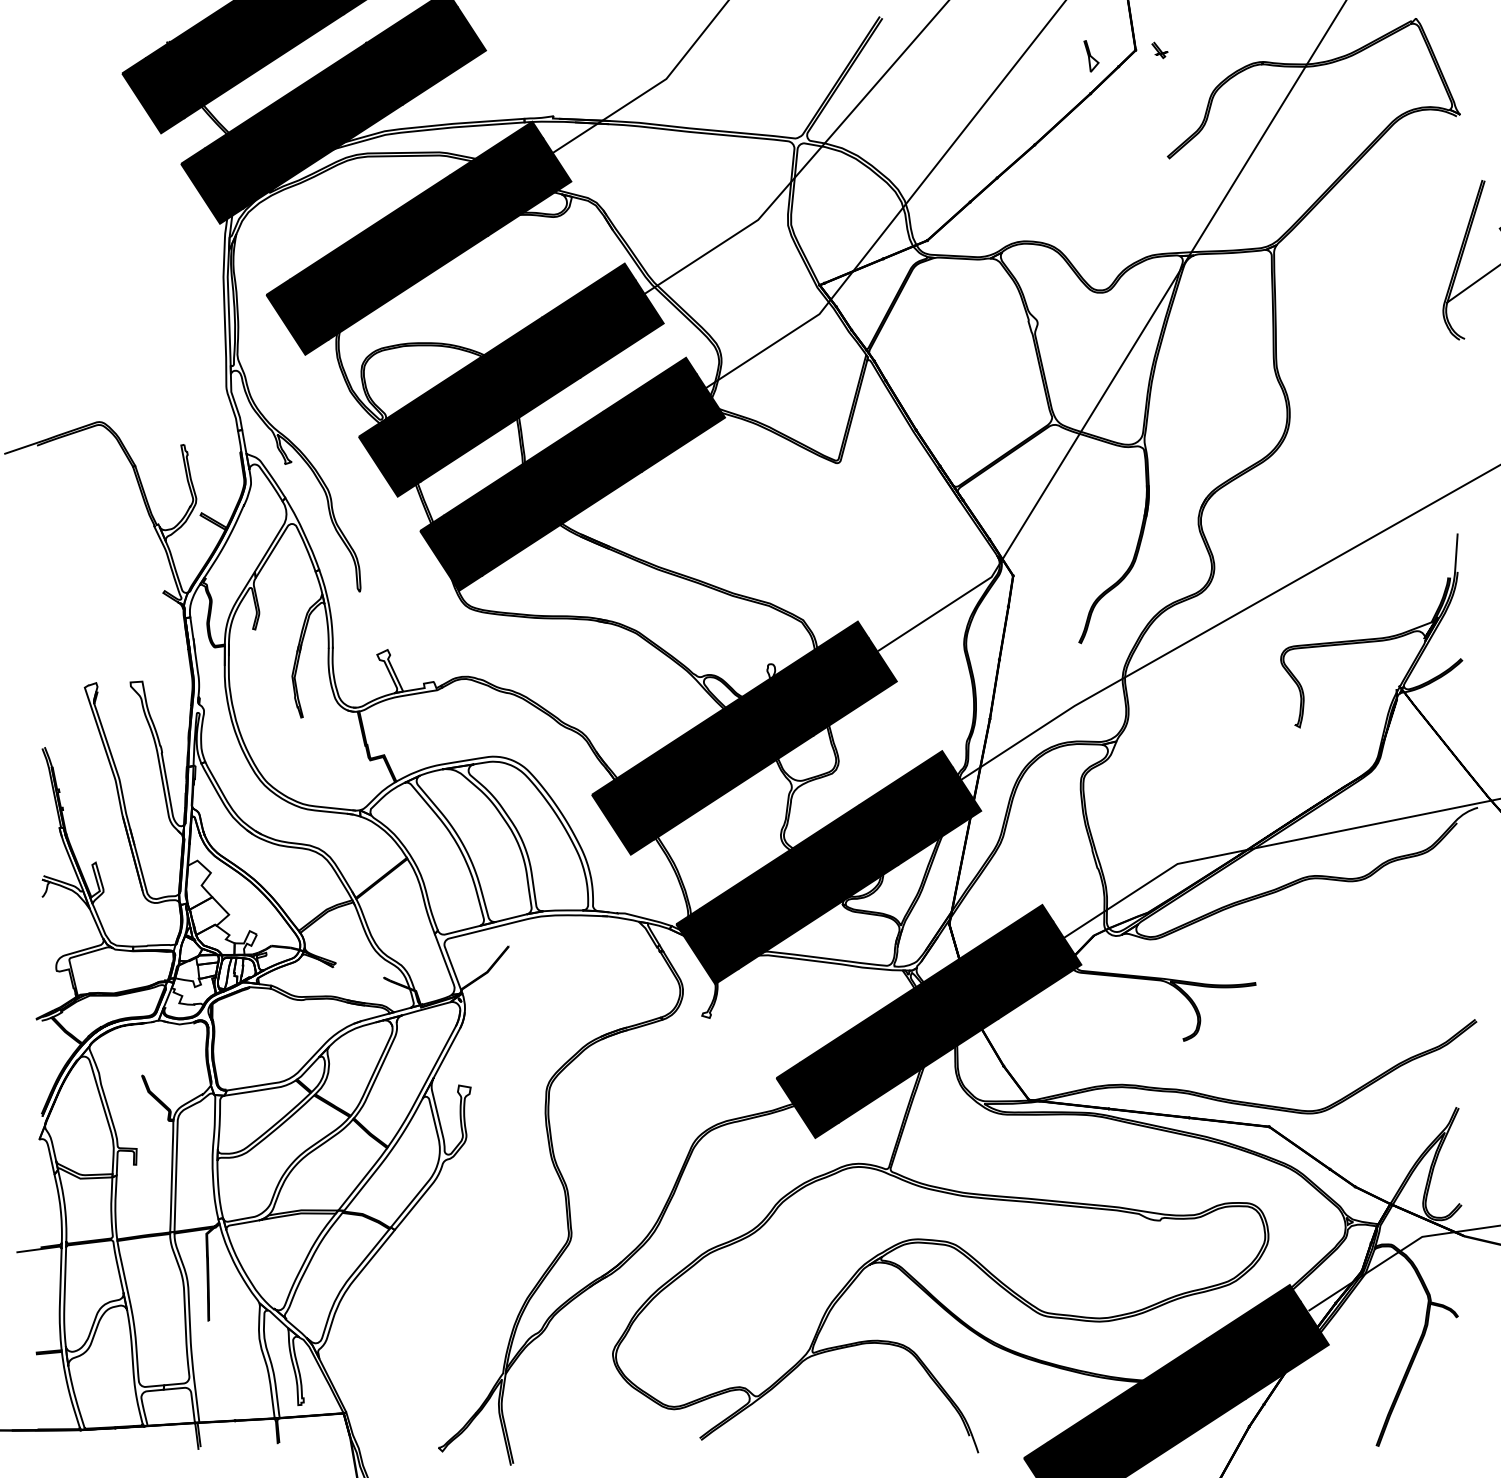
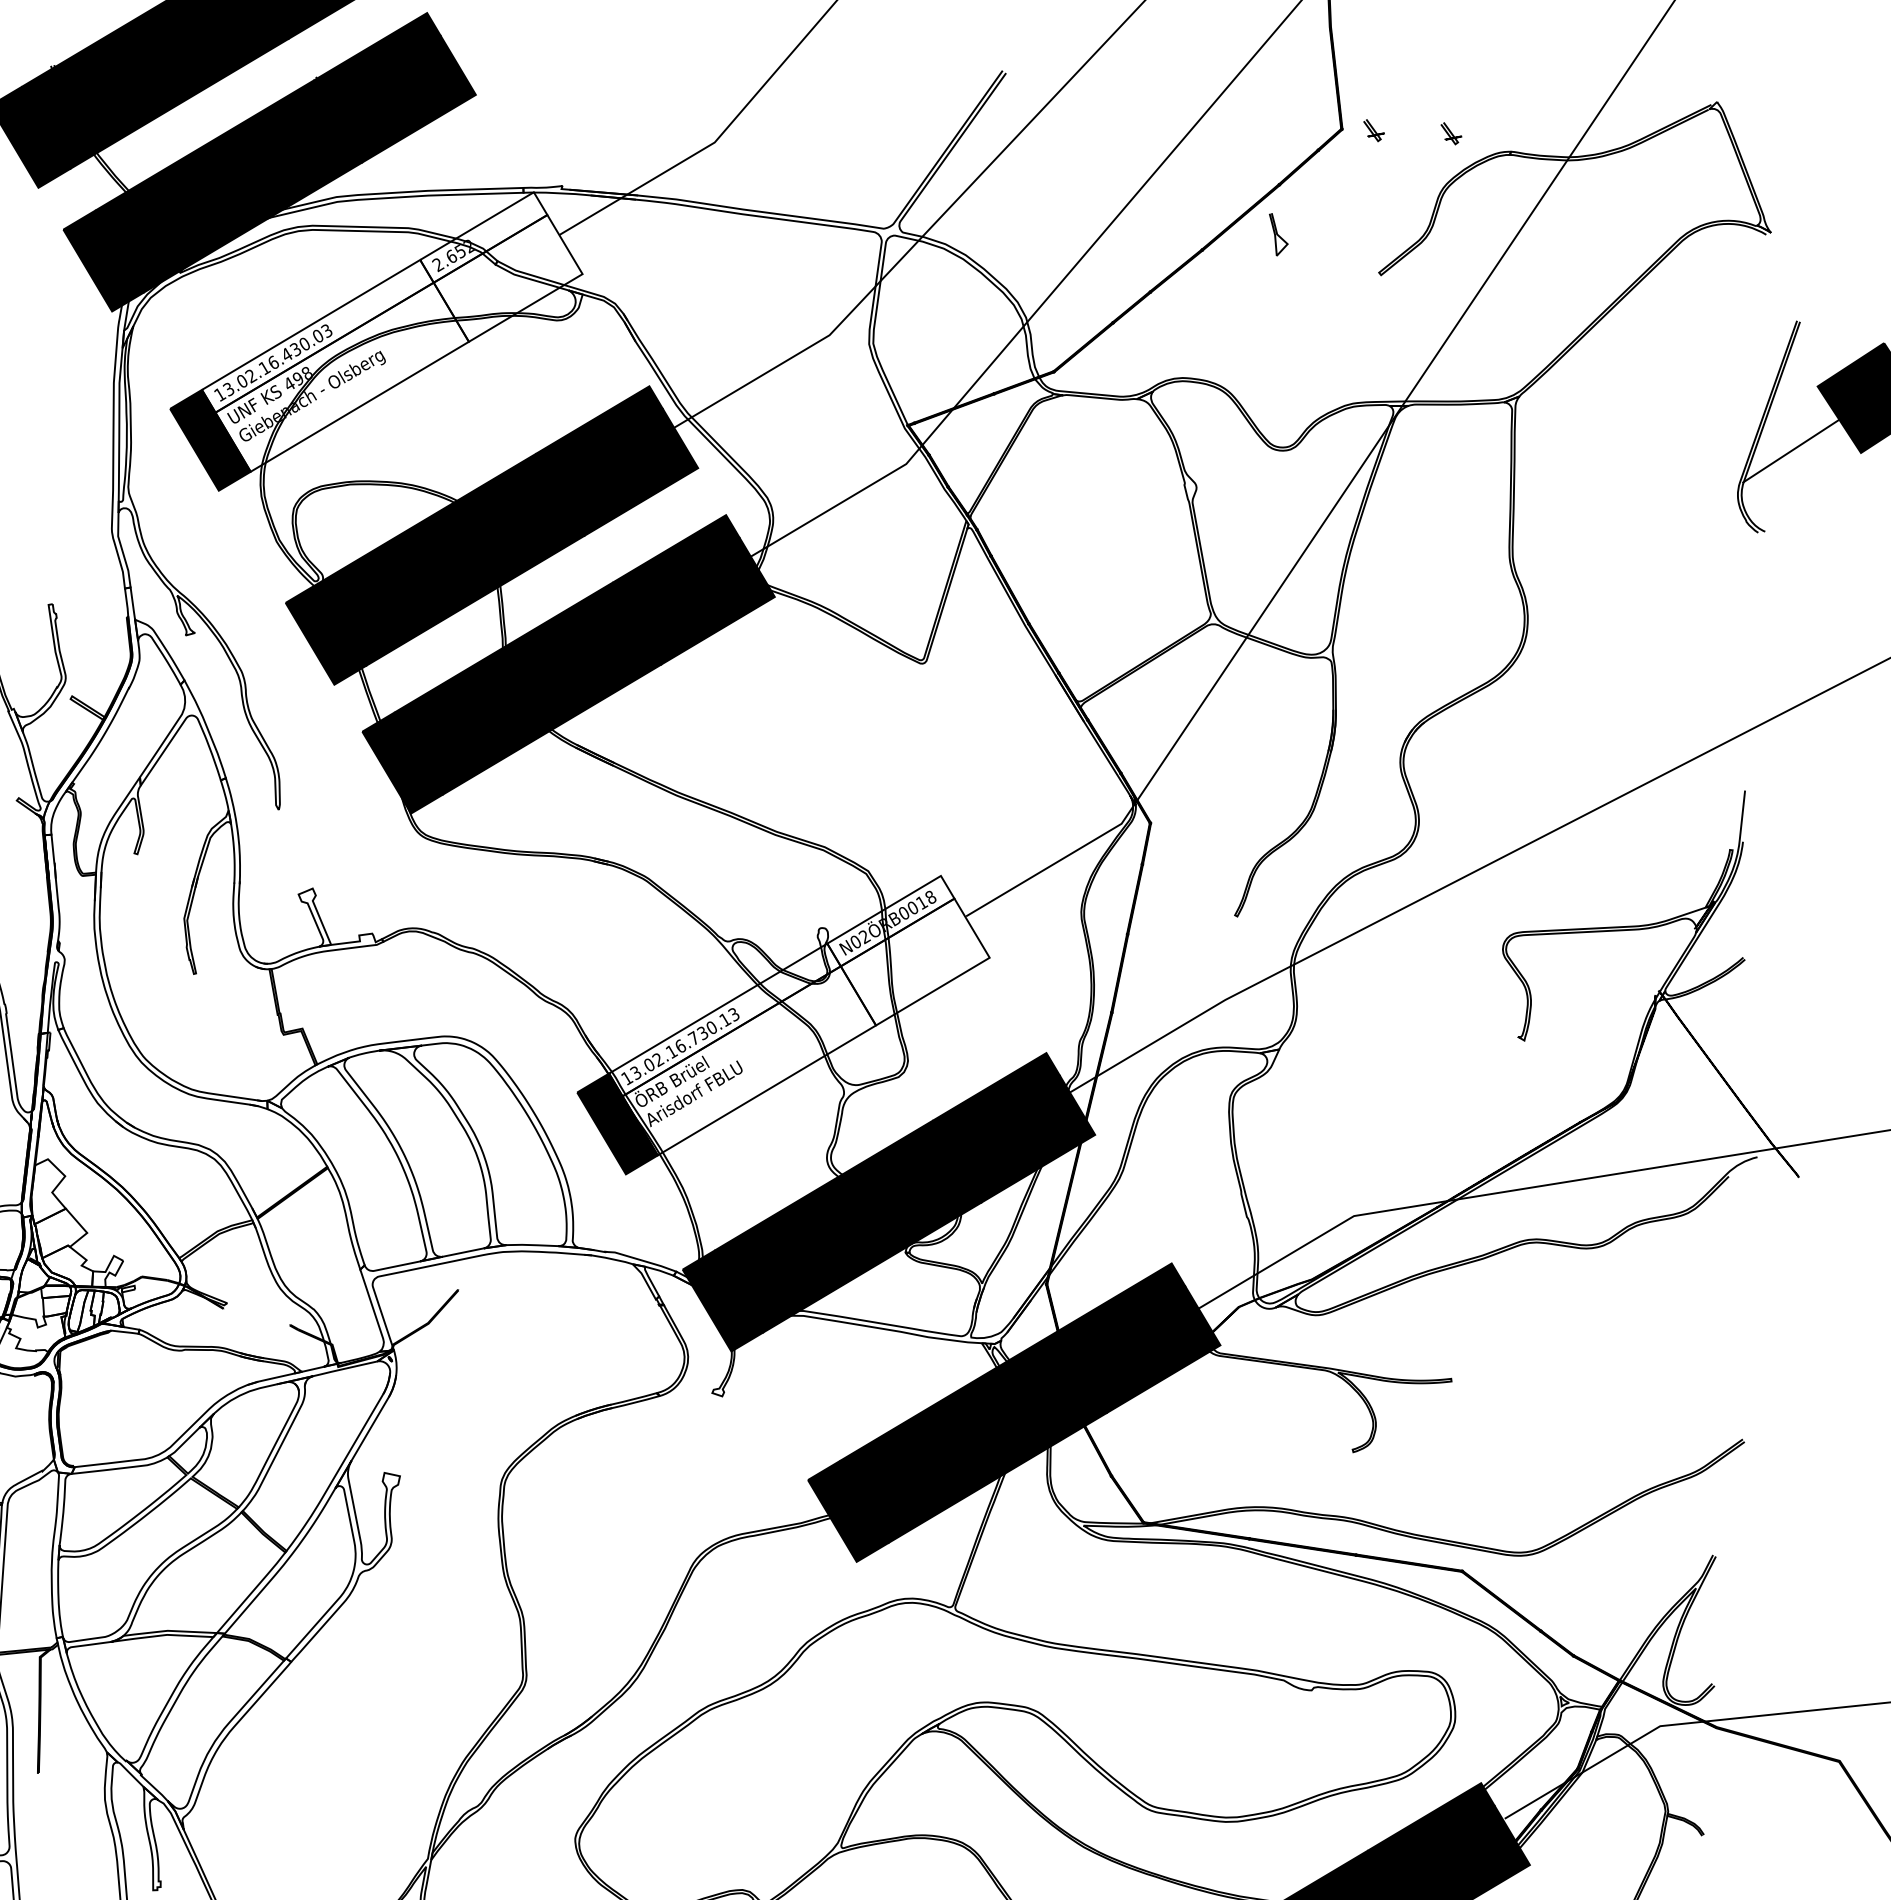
part: (1217, 50) -> (1450, 133), added
curve: (1091, 56) -> (1278, 235), moved
fill: (430, 230) -> (392, 331), removed
fill: (755, 730) -> (798, 1015), removed

